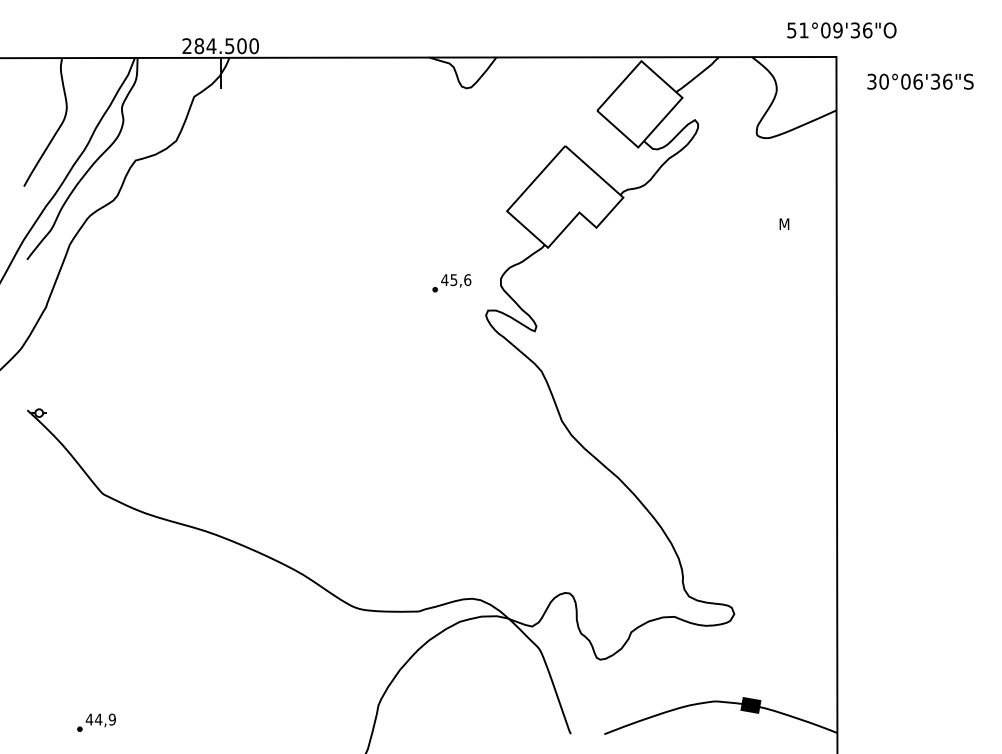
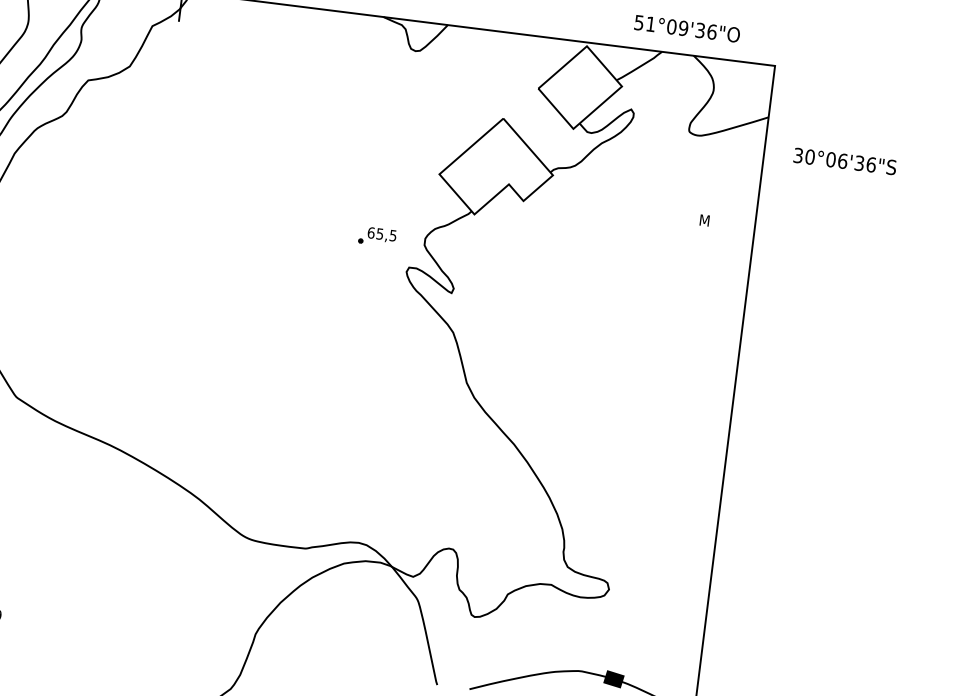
text: (841, 30) -> (686, 28), moved
text: (920, 81) -> (845, 161), moved
text: (456, 280) -> (382, 234), 45,6 -> 65,5

